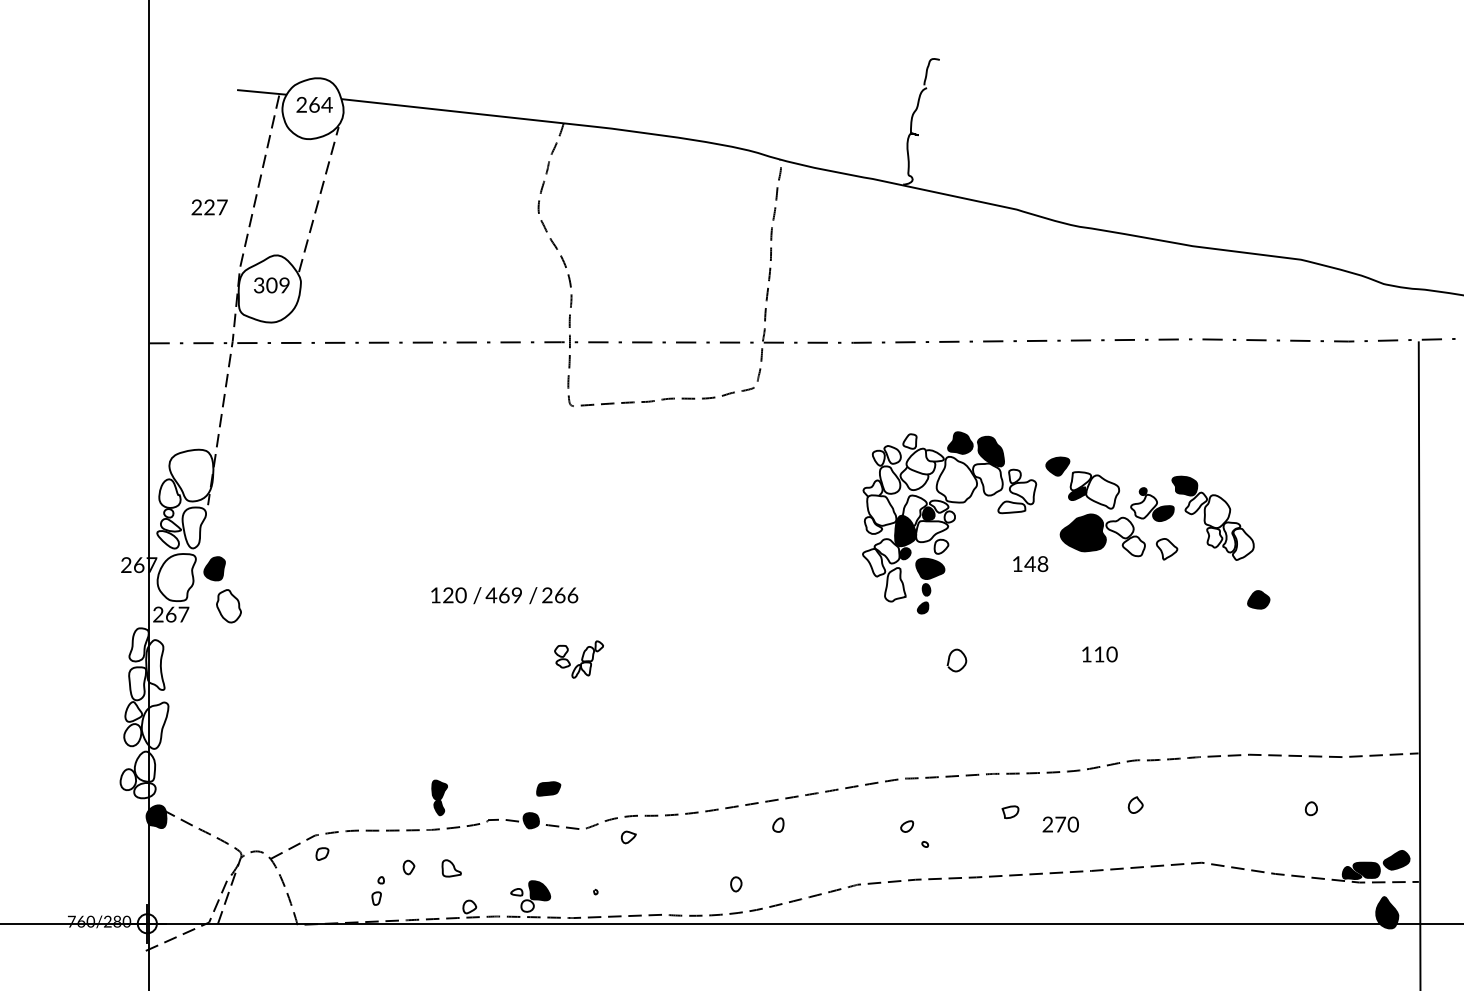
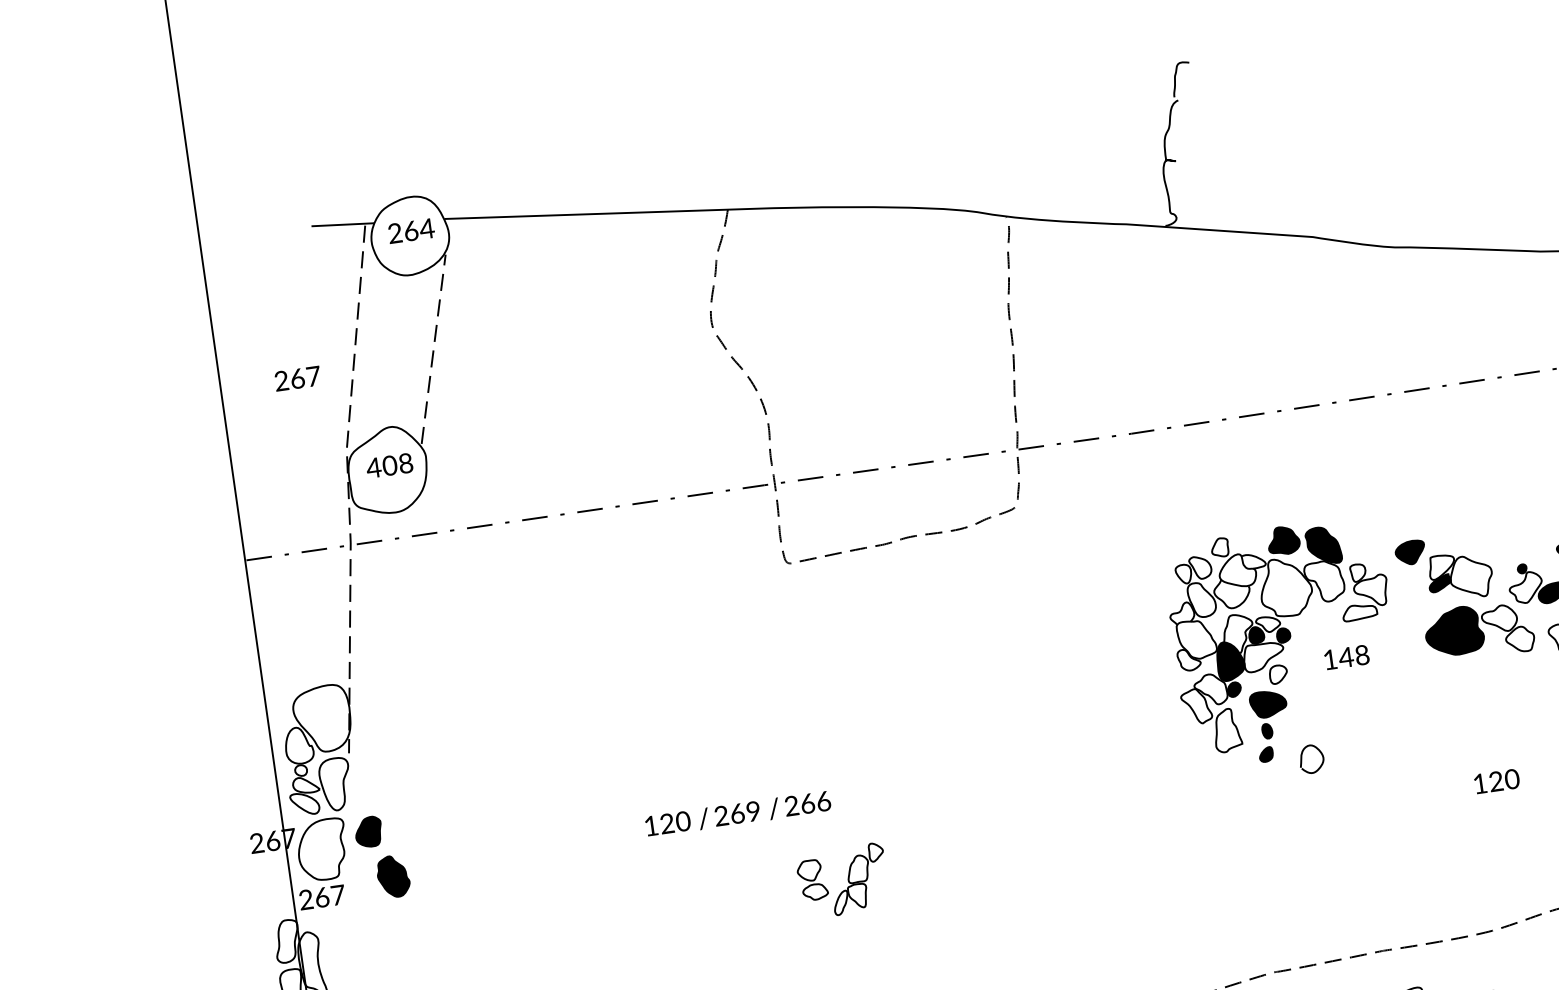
text: (209, 207) -> (297, 378), 227 -> 267
text: (271, 285) -> (389, 465), 309 -> 408
fill: (949, 516) -> (1283, 634), added
text: (1030, 563) -> (1346, 656), moved
text: (491, 595) -> (721, 816), 469 -> 269
fill: (228, 606) -> (392, 877), added
text: (1099, 654) -> (1496, 781), 110 -> 120
curve: (950, 657) -> (1303, 756), moved
part: (578, 659) -> (842, 881), size x1.43

